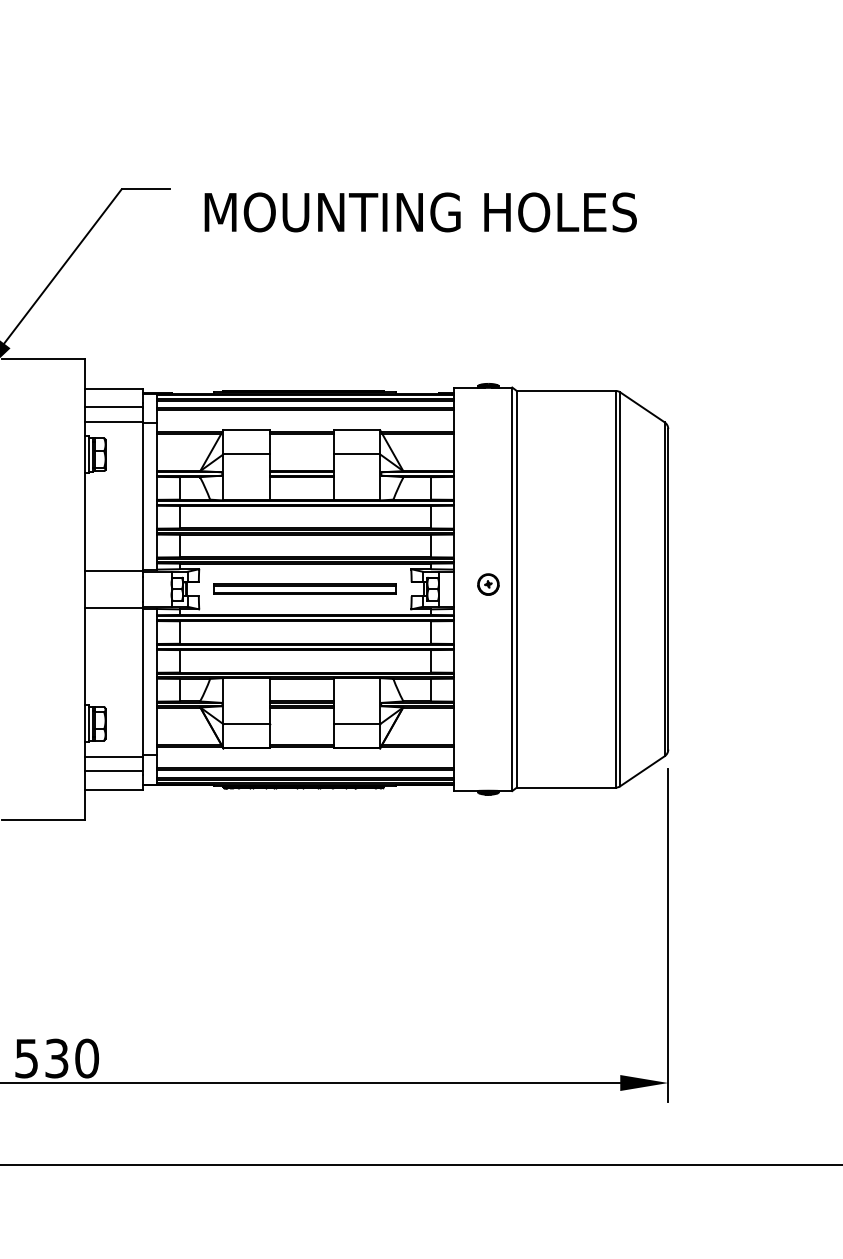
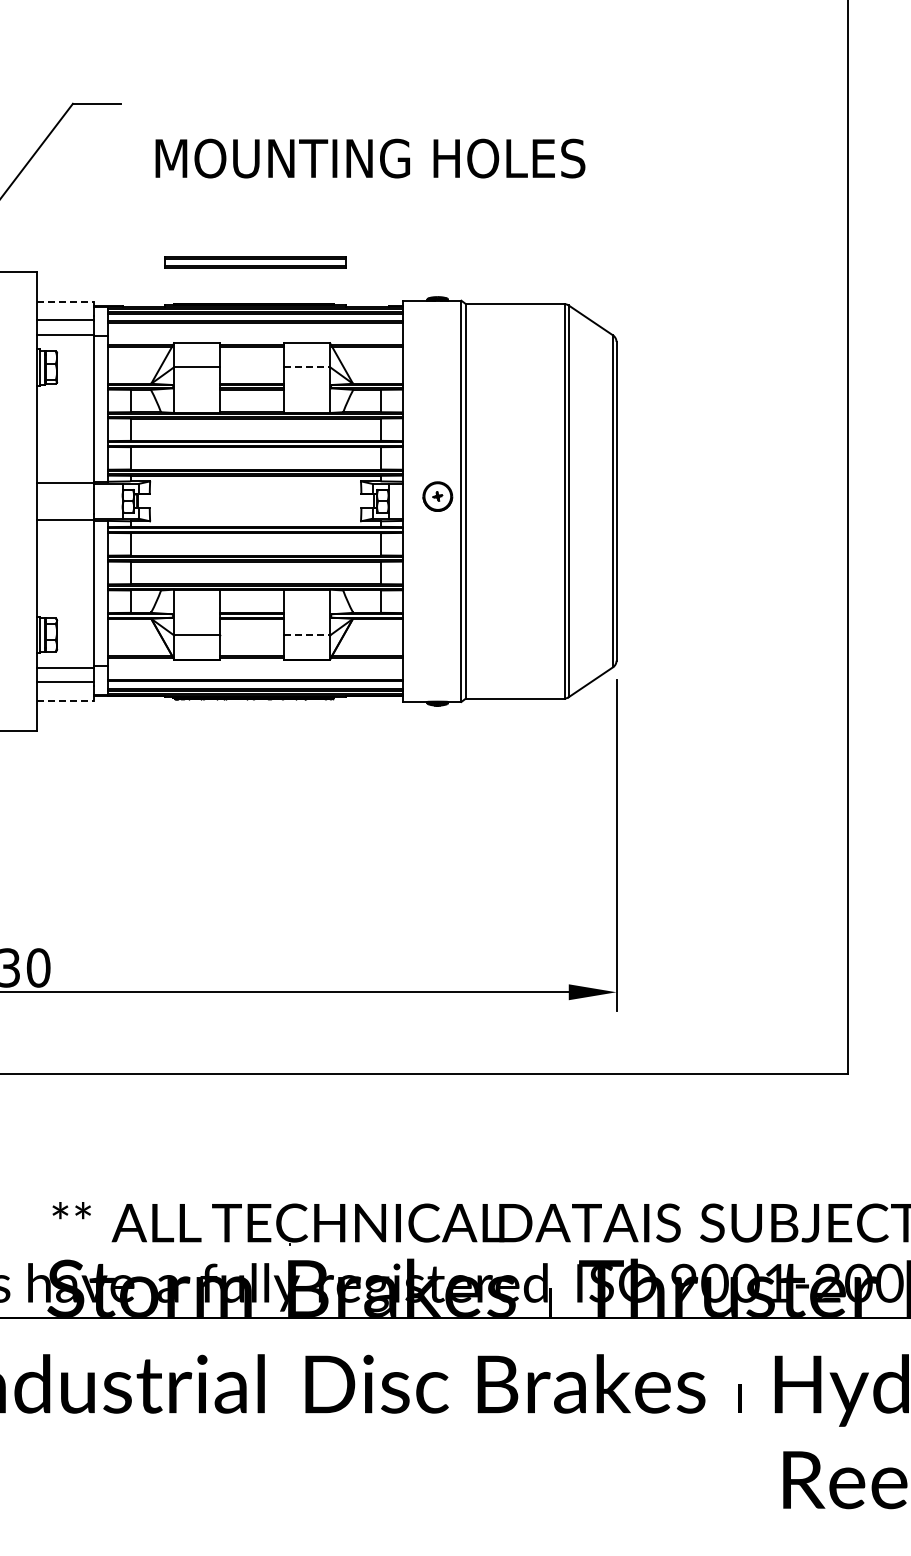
text: (420, 212) -> (370, 158), moved
line: (114, 388) -> (65, 301), solid -> dashed
line: (357, 454) -> (307, 367), solid -> dashed
part: (488, 584) -> (437, 496), size x1.4
part: (305, 589) -> (255, 262), moved
line: (357, 724) -> (307, 635), solid -> dashed
line: (114, 789) -> (65, 700), solid -> dashed

